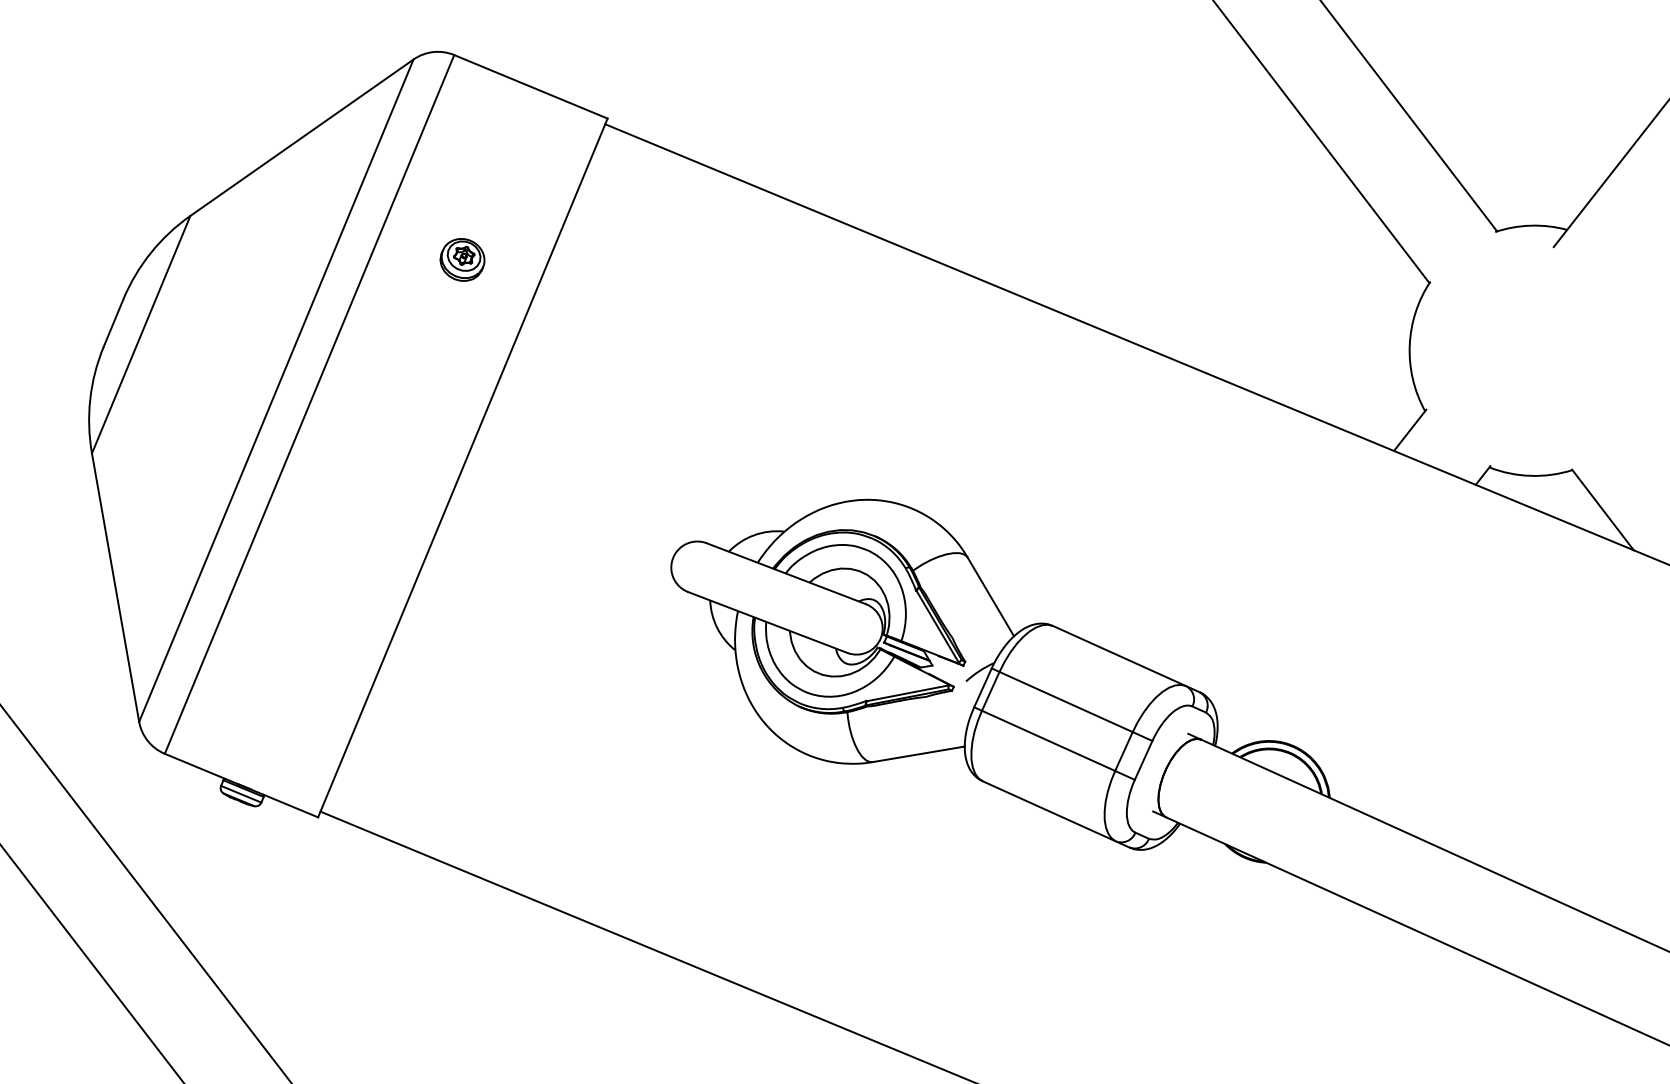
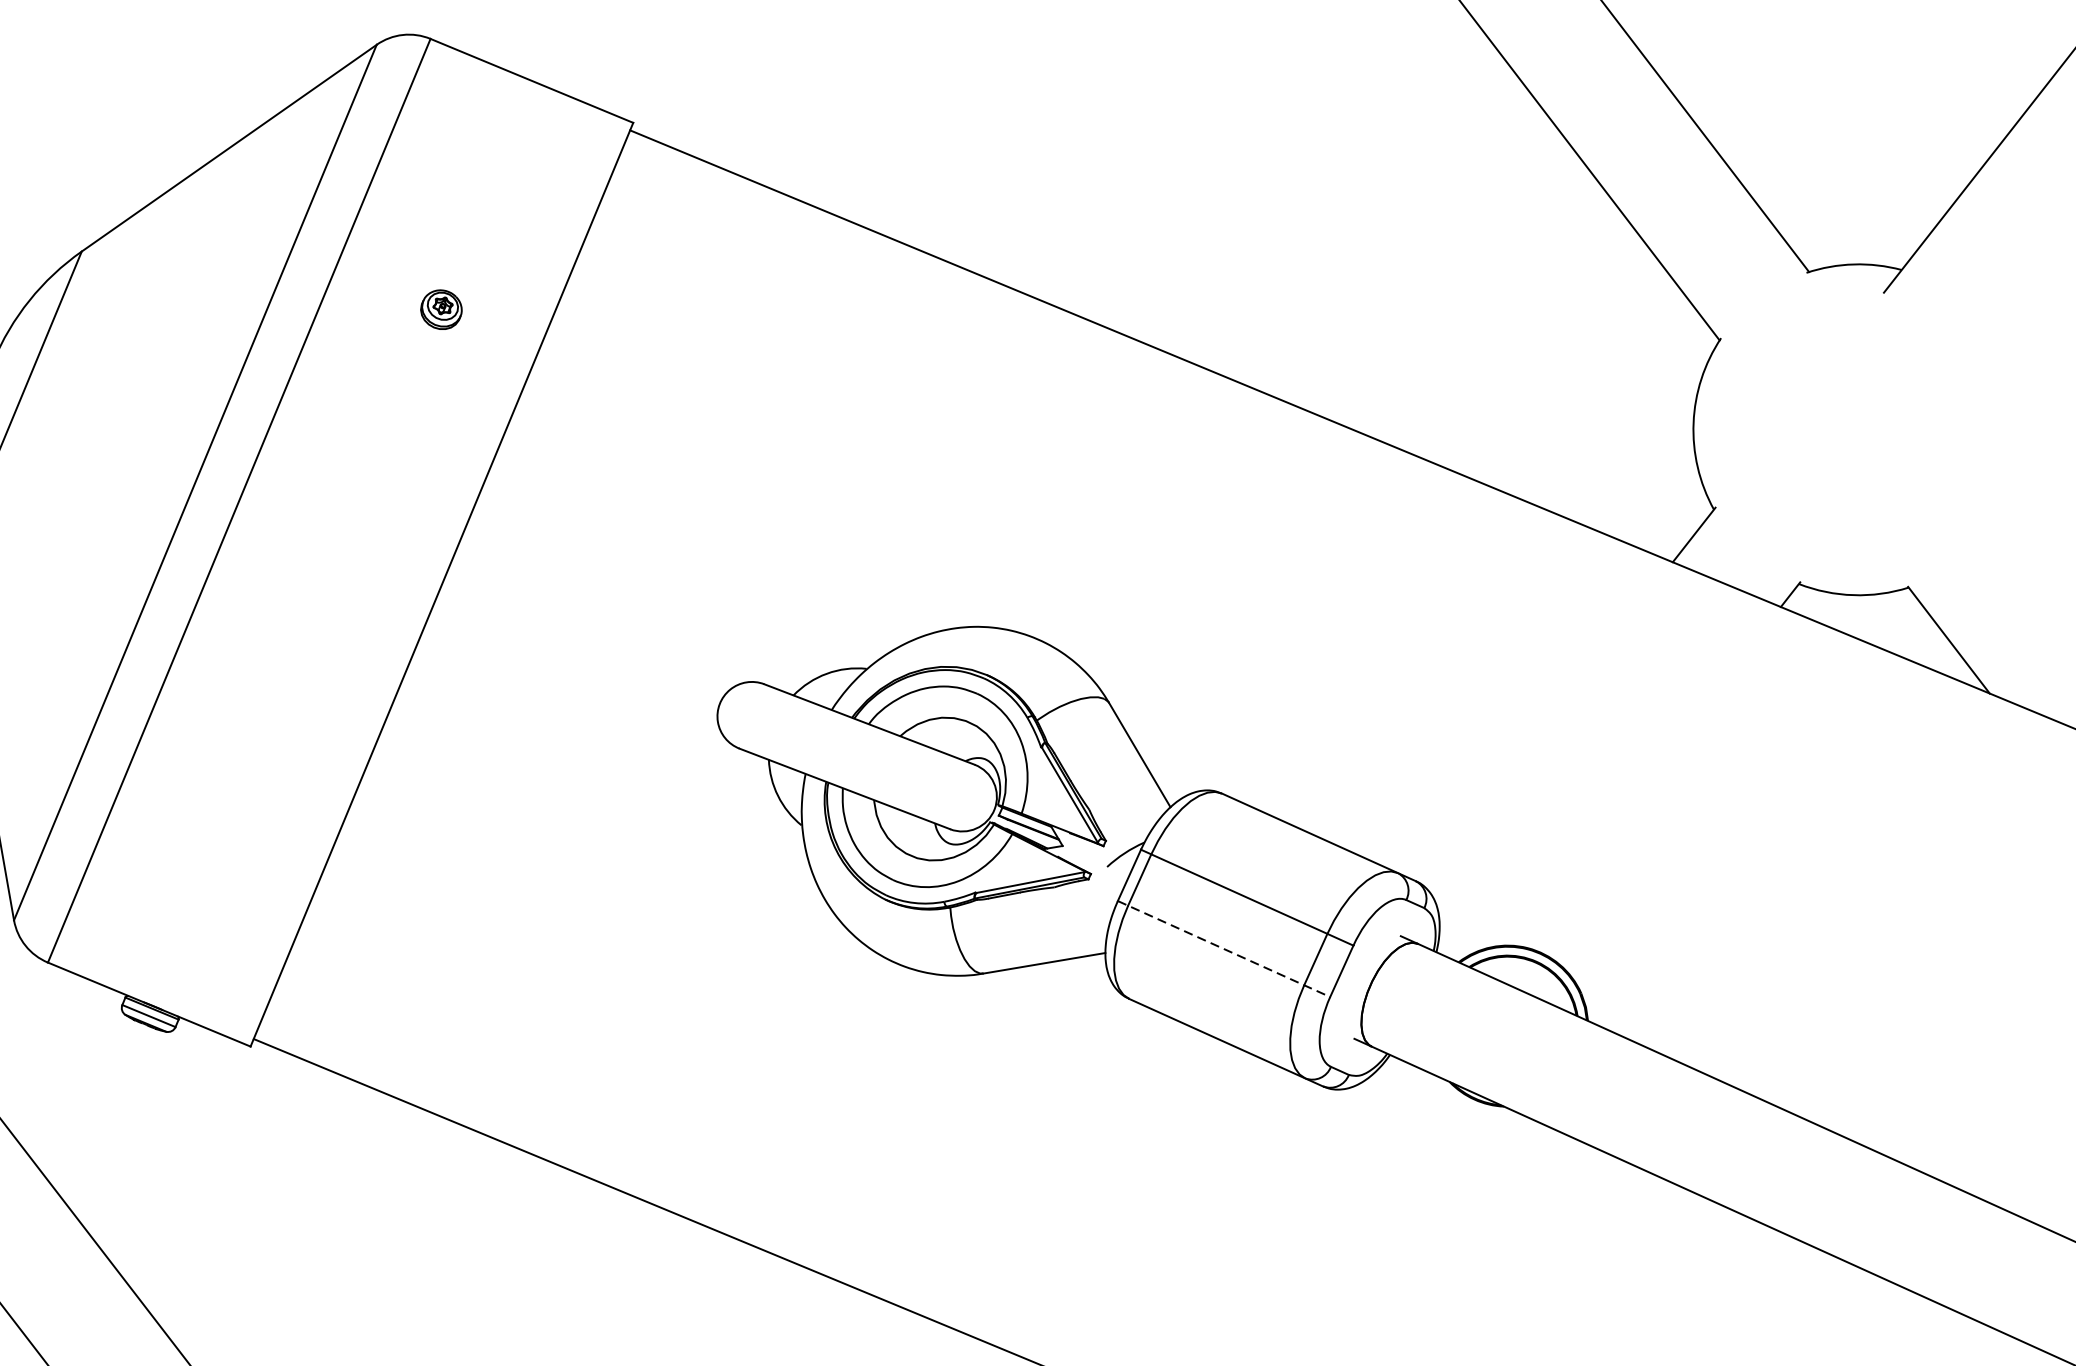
part: (462, 259) -> (441, 309), size x0.7
line: (1054, 743) -> (1224, 948), solid -> dashed

